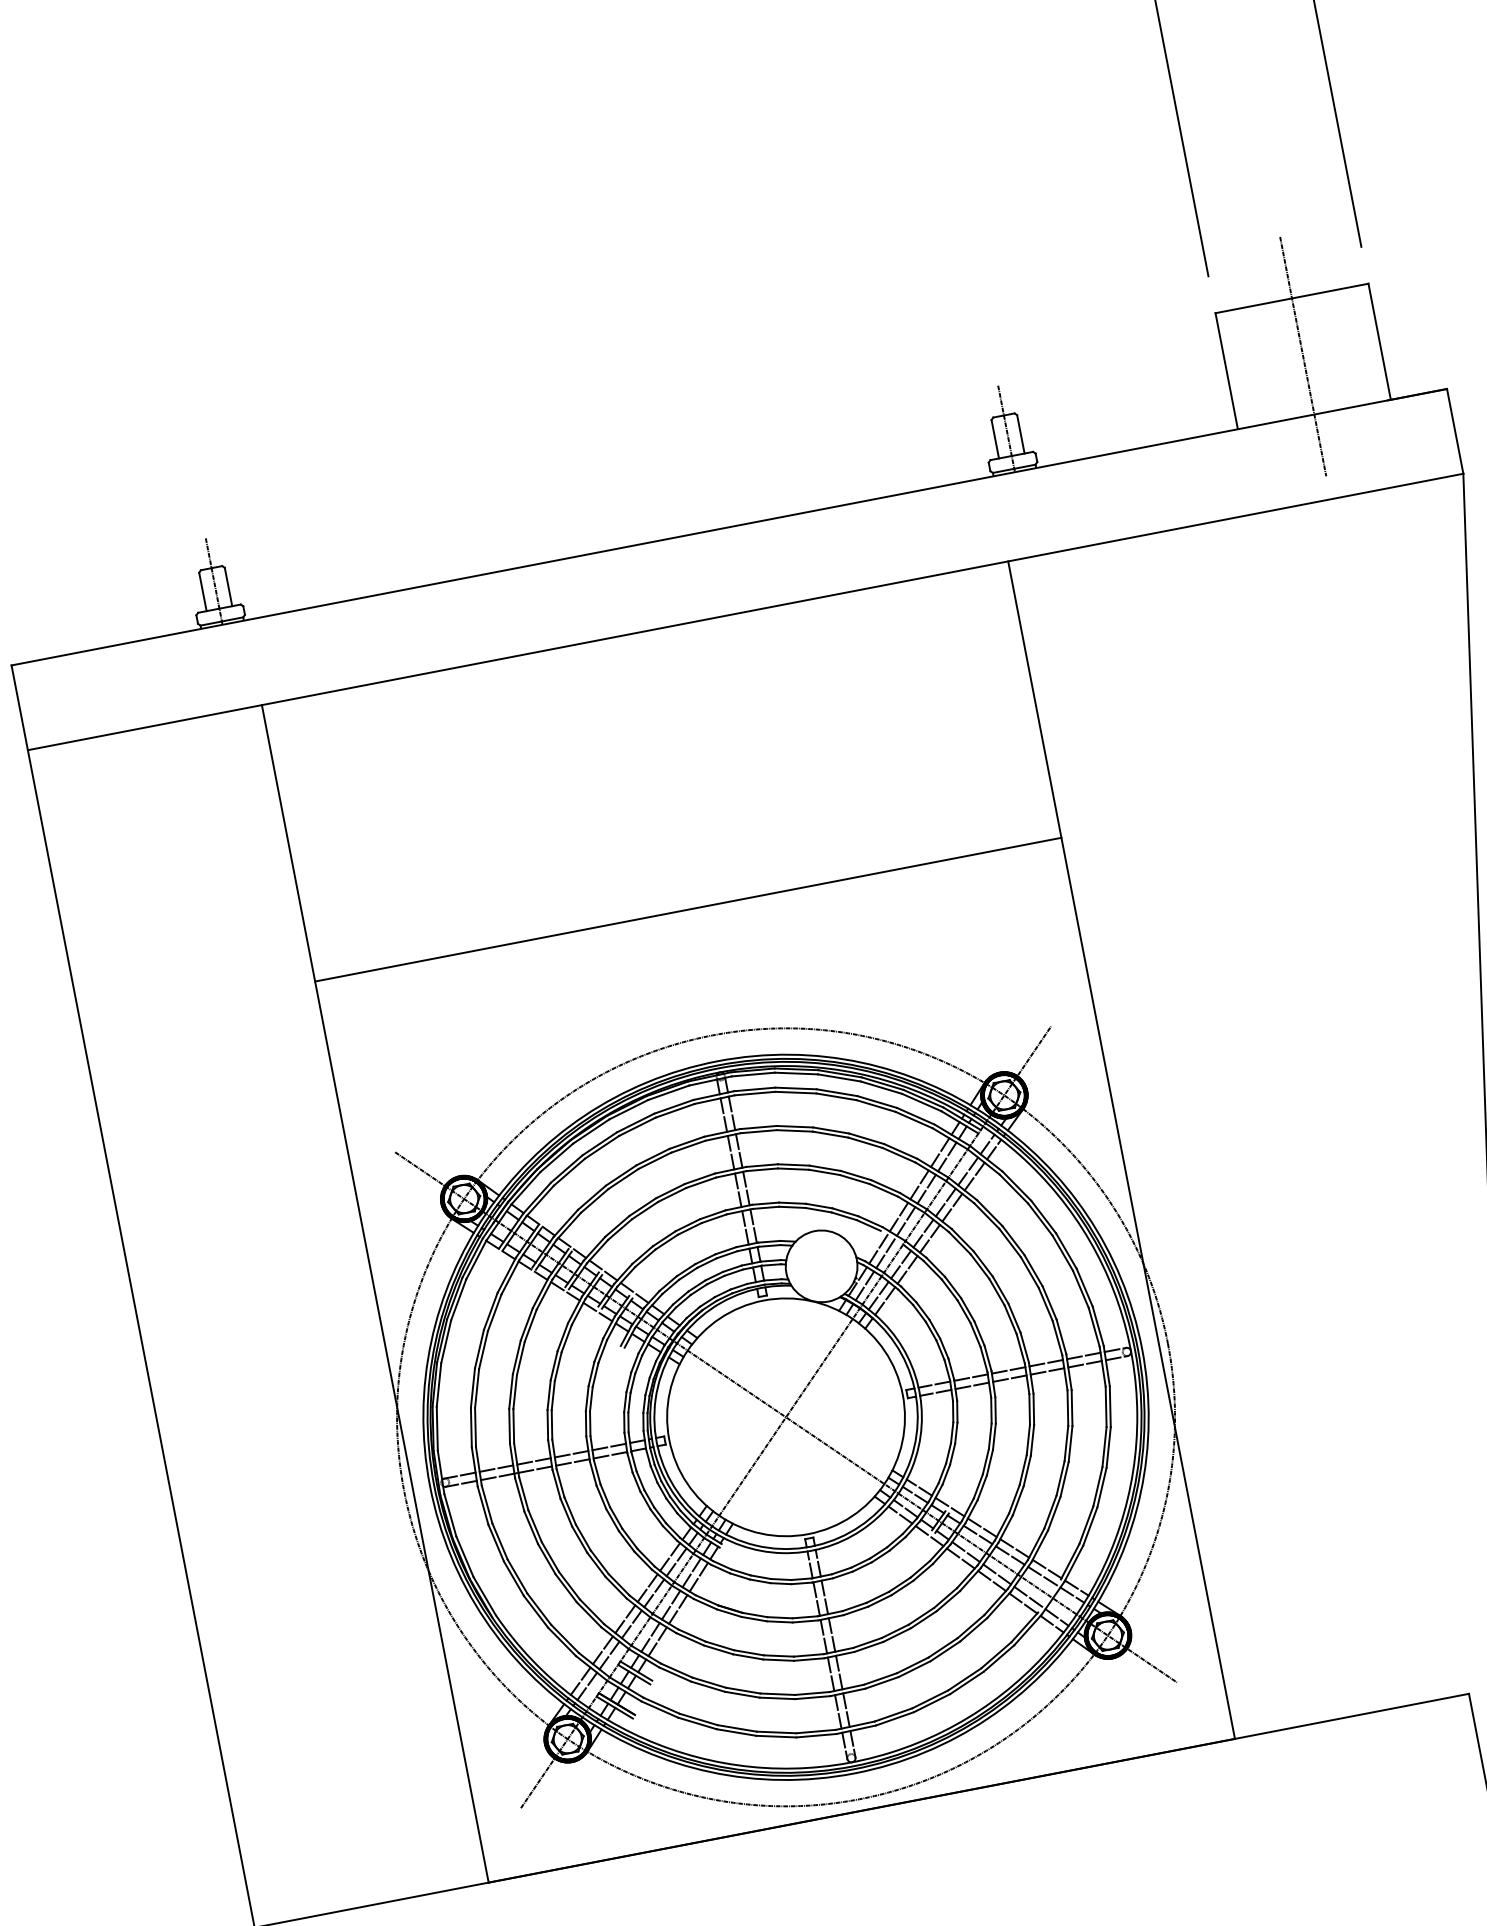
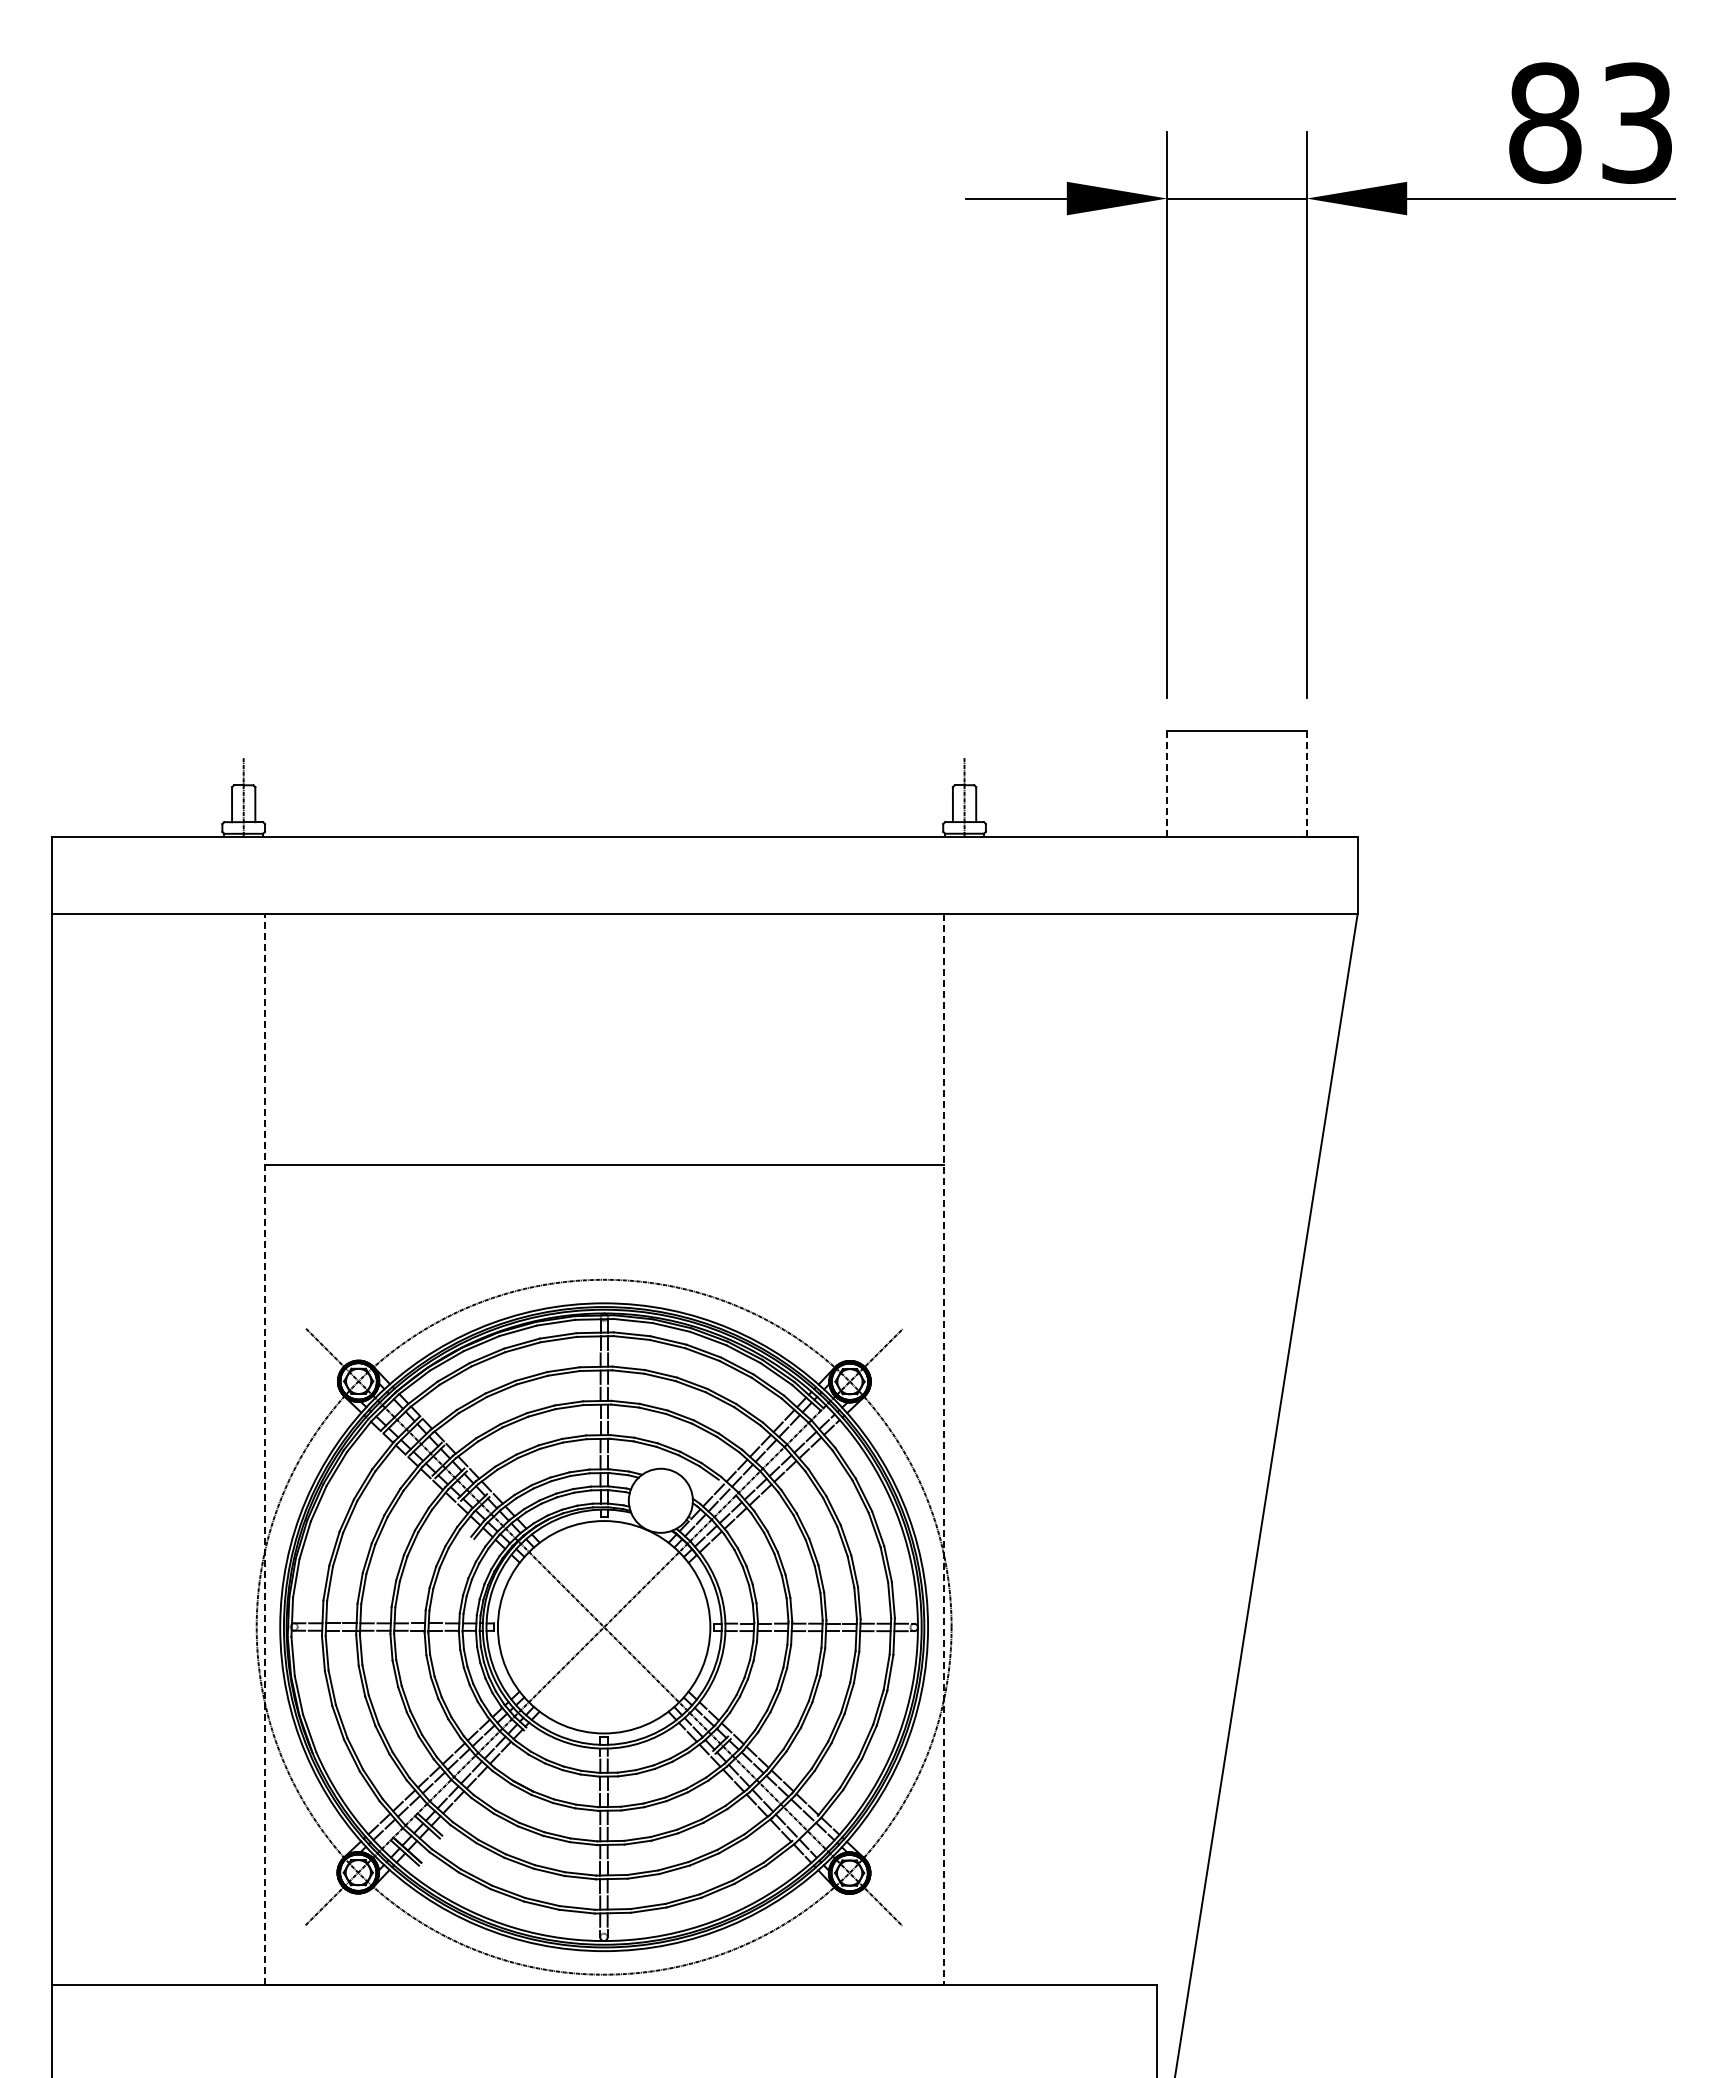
line: (1379, 342) -> (1306, 784), solid -> dashed
line: (1303, 355) -> (1237, 783), removed
line: (1226, 371) -> (1167, 784), solid -> dashed
line: (1121, 1150) -> (943, 1449), solid -> dashed
line: (375, 1293) -> (264, 1449), solid -> dashed

